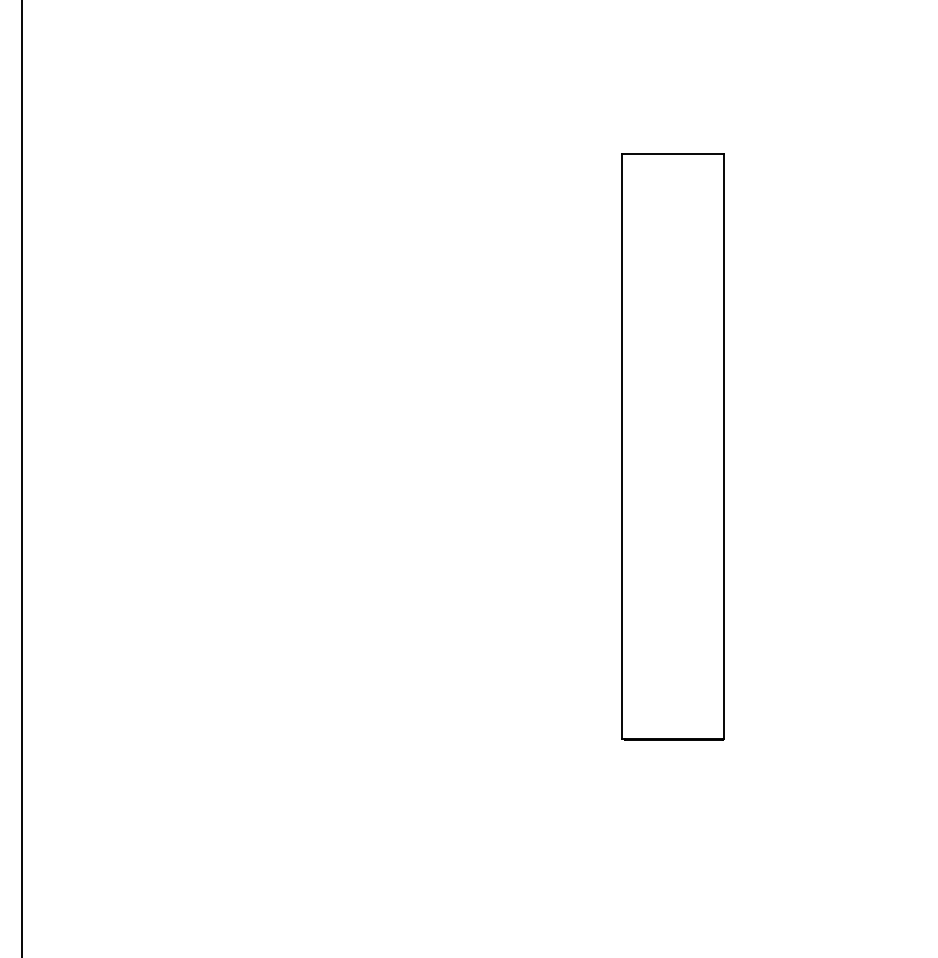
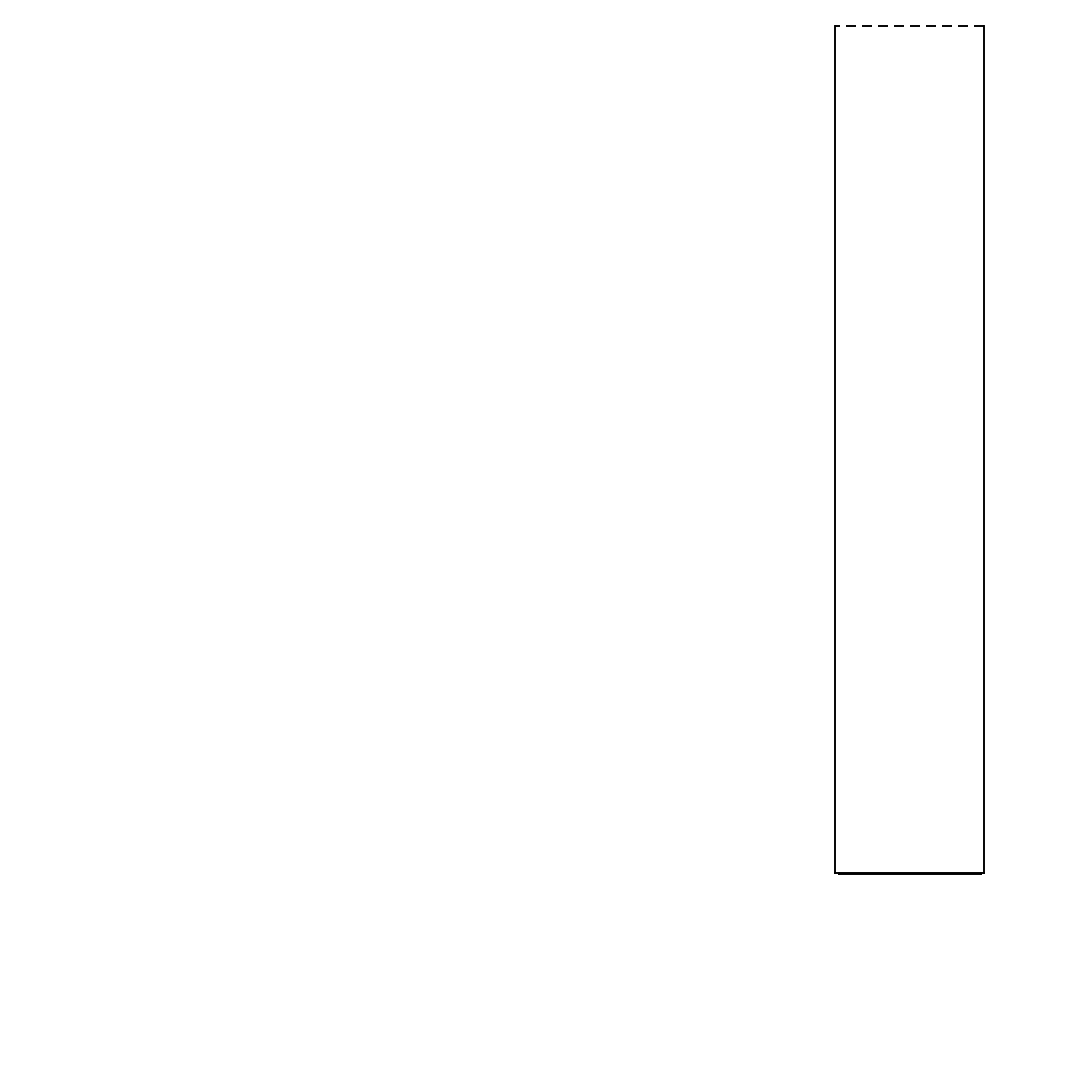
line: (672, 154) -> (908, 26), solid -> dashed

